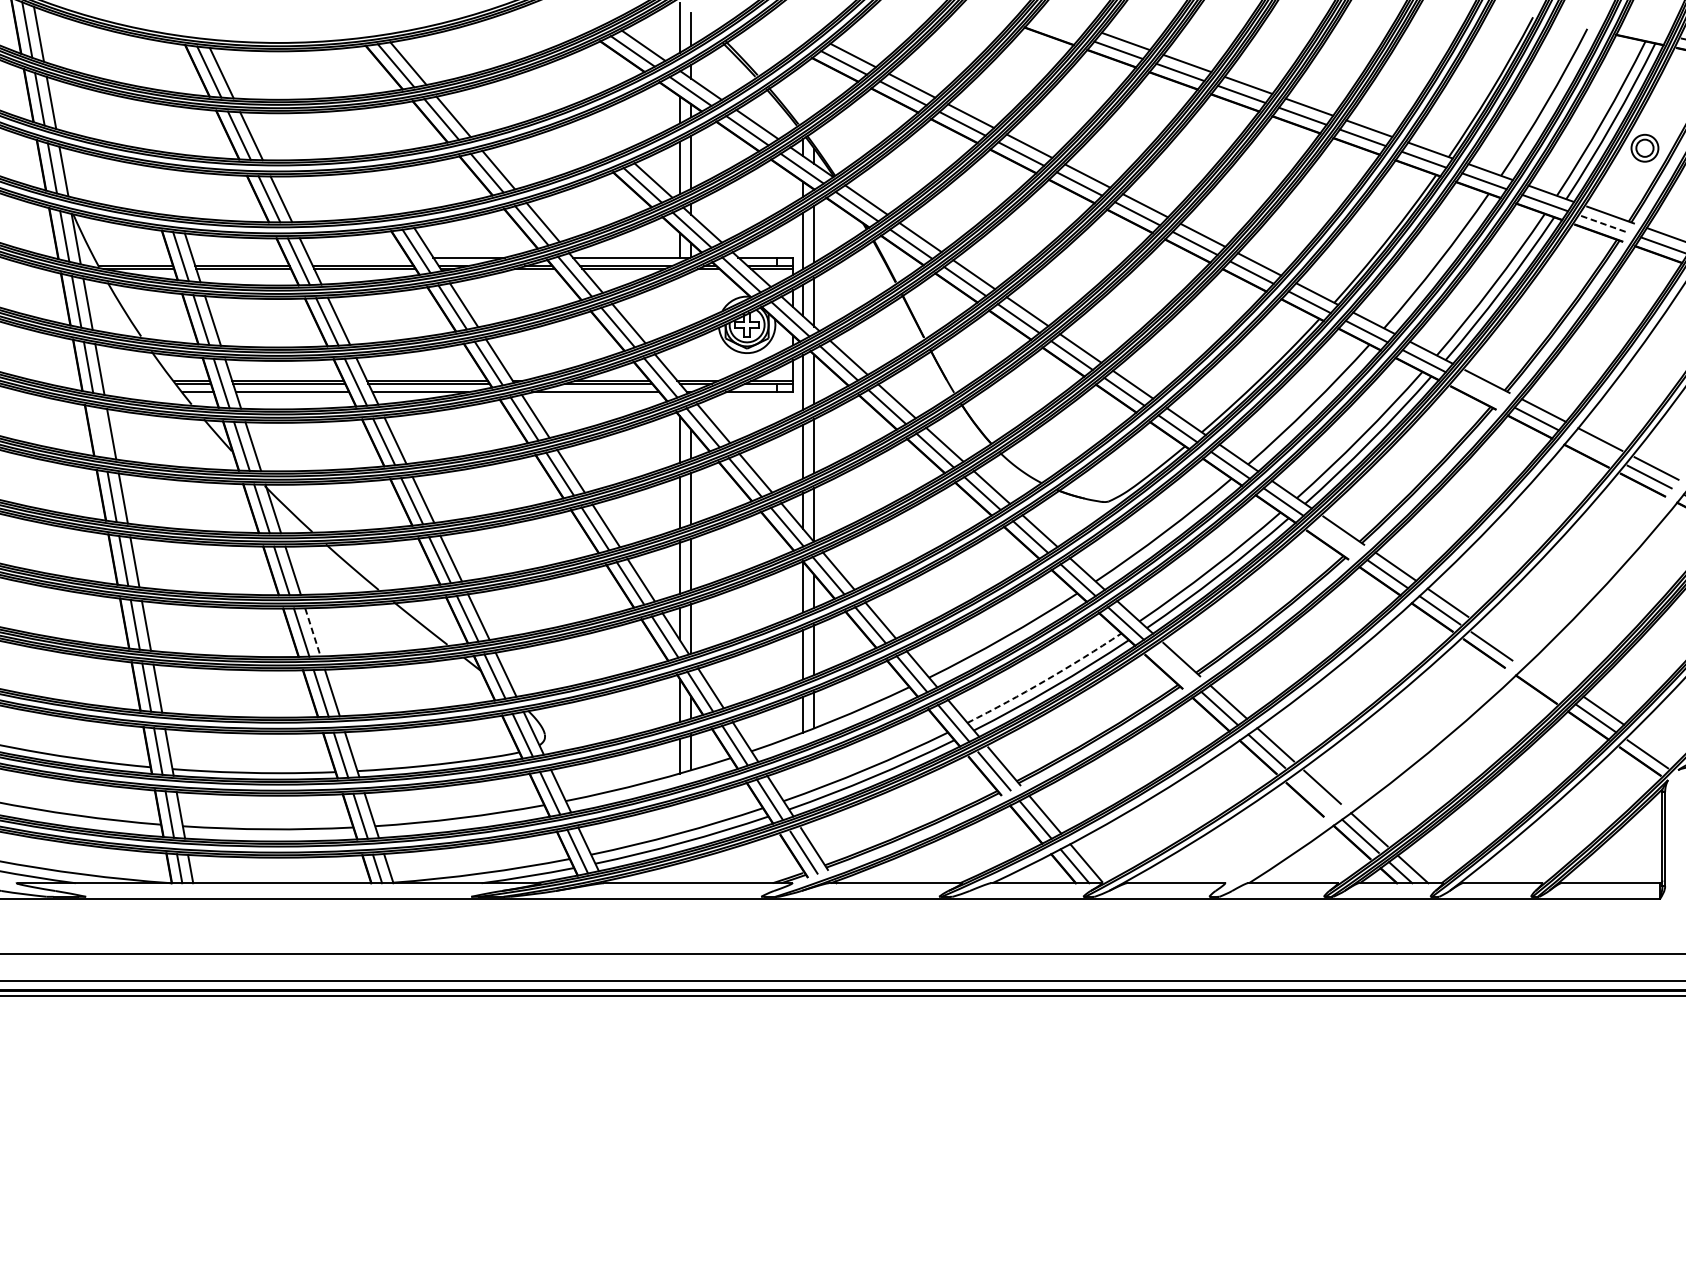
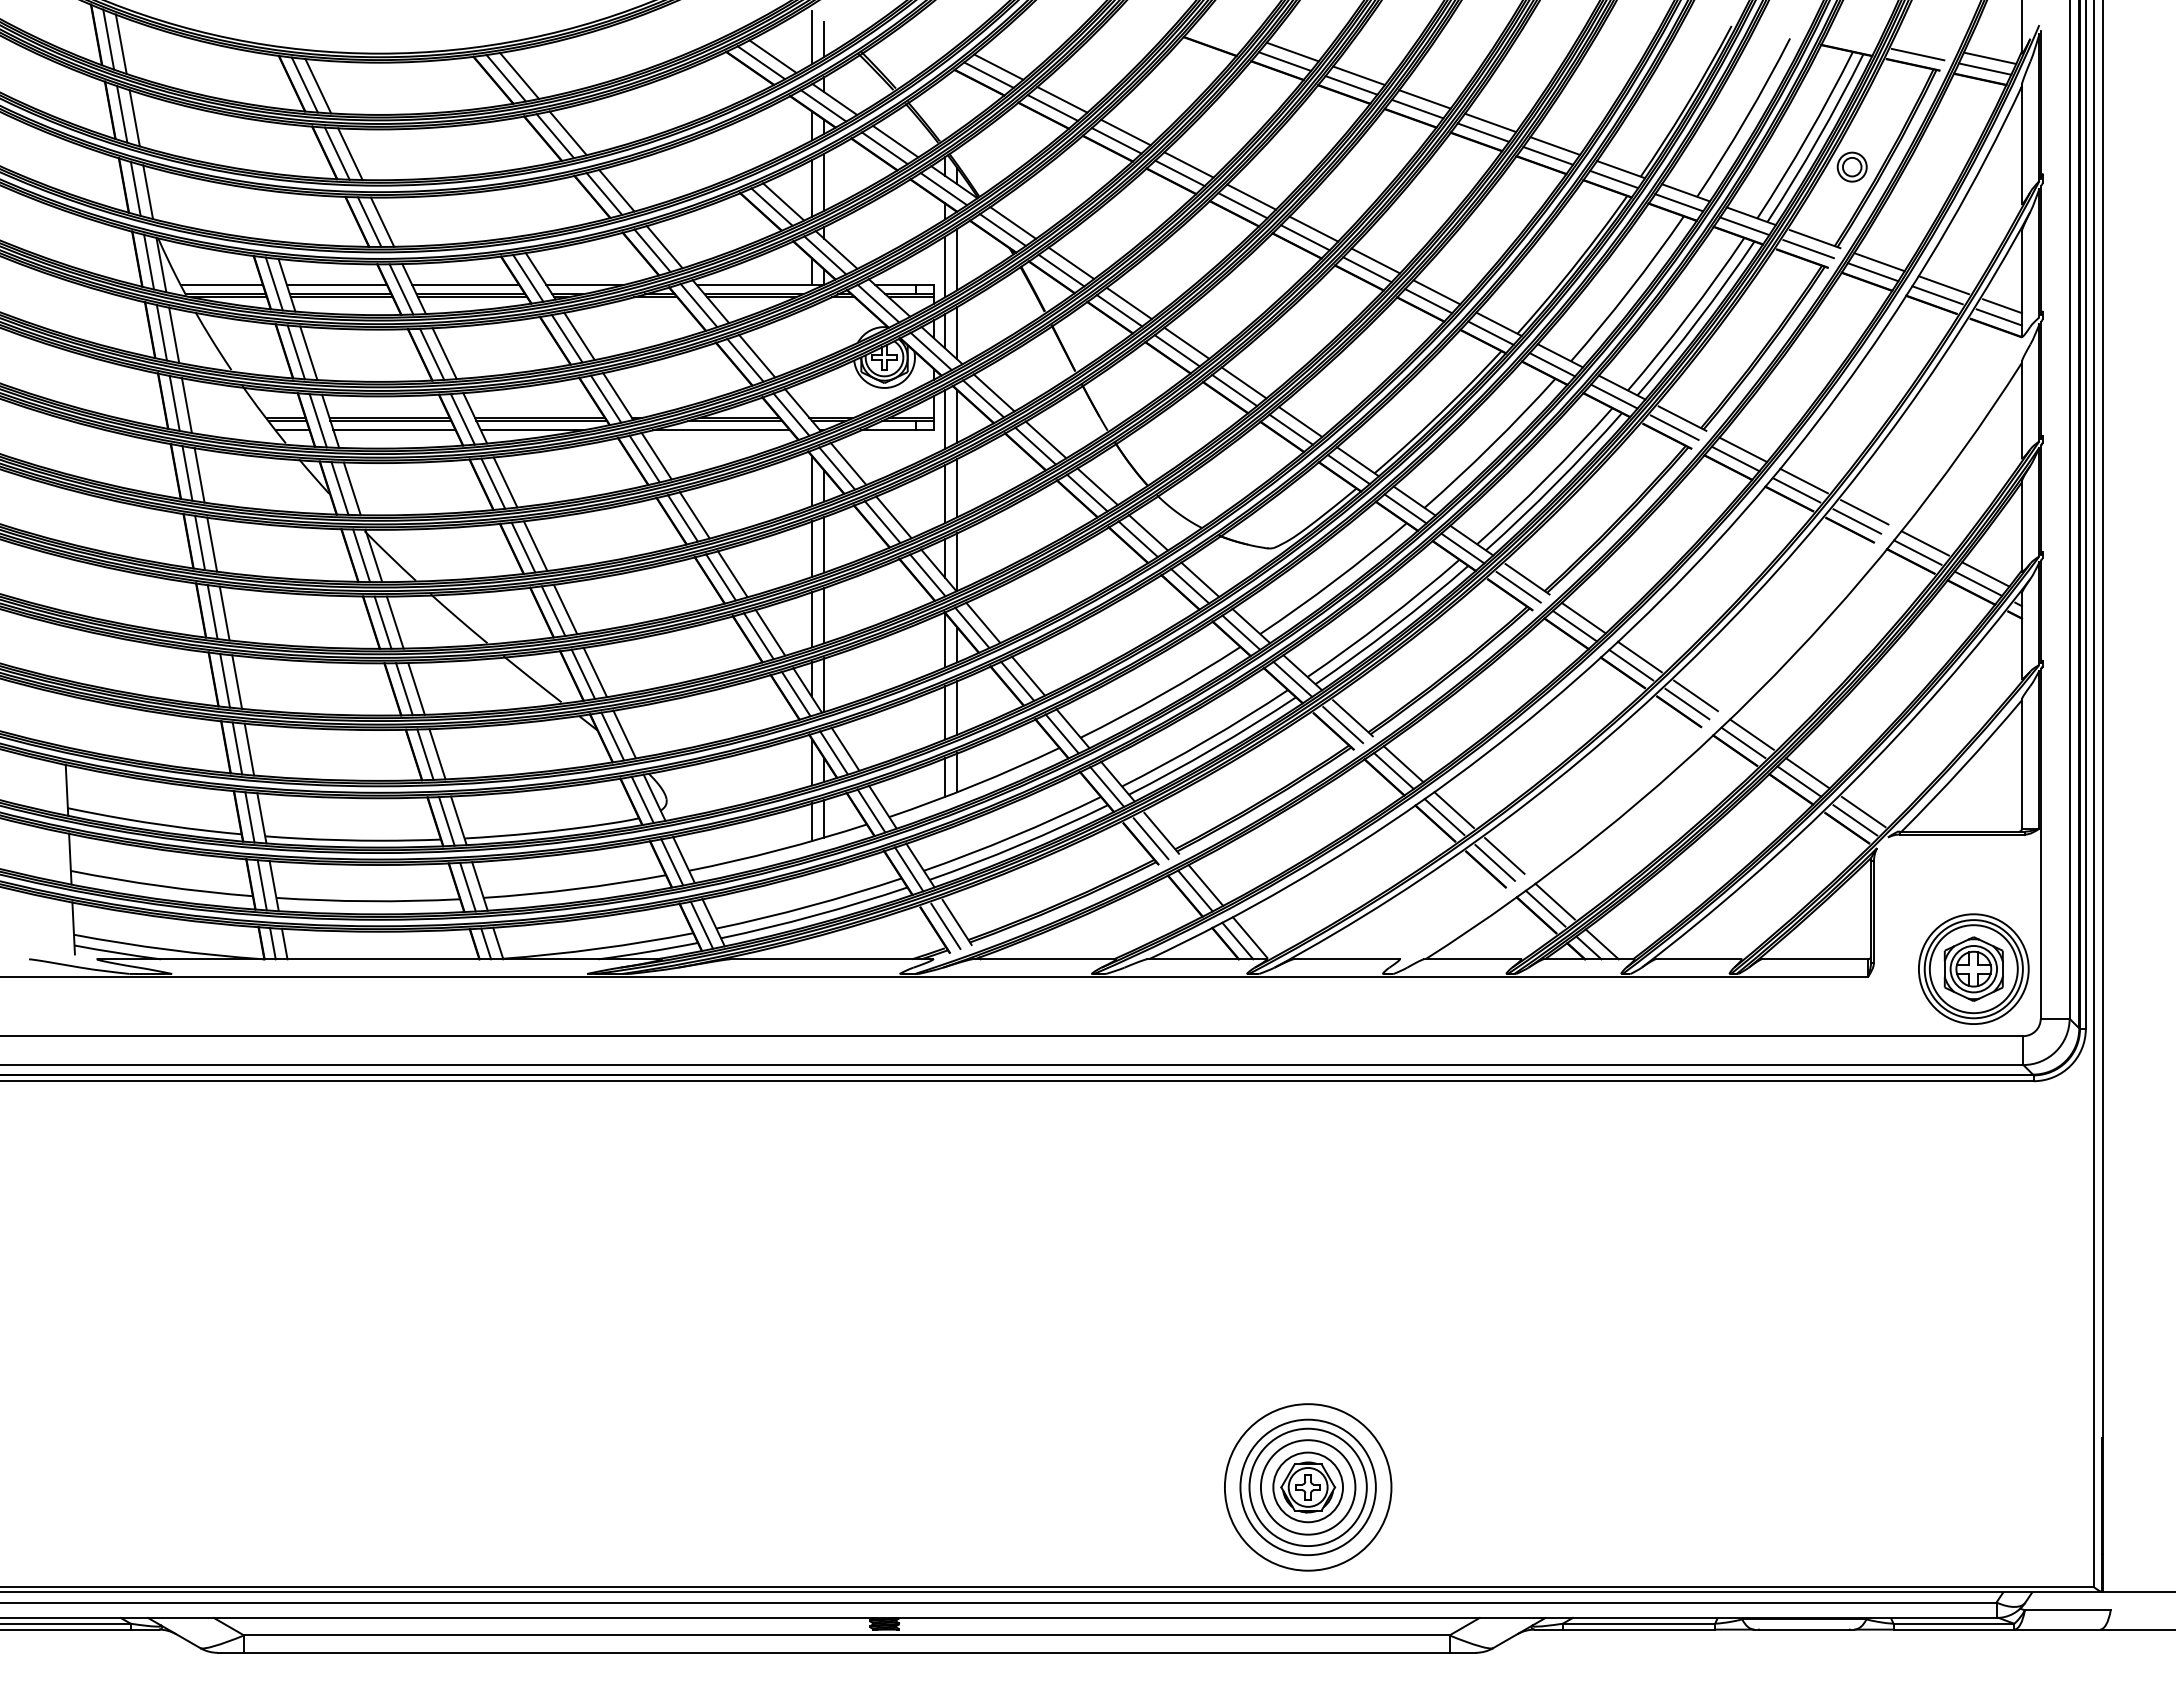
line: (1604, 224) -> (1808, 249), dashed -> solid
line: (131, 257) -> (221, 284), added
line: (238, 257) -> (336, 284), added
line: (358, 257) -> (465, 284), added
line: (1480, 389) -> (1674, 427), added
line: (100, 432) -> (187, 473), added
line: (1593, 448) -> (1796, 490), added
line: (1335, 537) -> (1518, 586), added
line: (312, 632) -> (416, 689), dashed -> solid
line: (1499, 638) -> (1695, 695), added
line: (1172, 666) -> (1343, 725), added
line: (1551, 674) -> (1751, 734), added
arc: (1045, 680) -> (1206, 740), dashed -> solid
line: (1544, 682) -> (1743, 742), added
line: (1655, 746) -> (1863, 811), added
line: (1313, 793) -> (1494, 862), added

